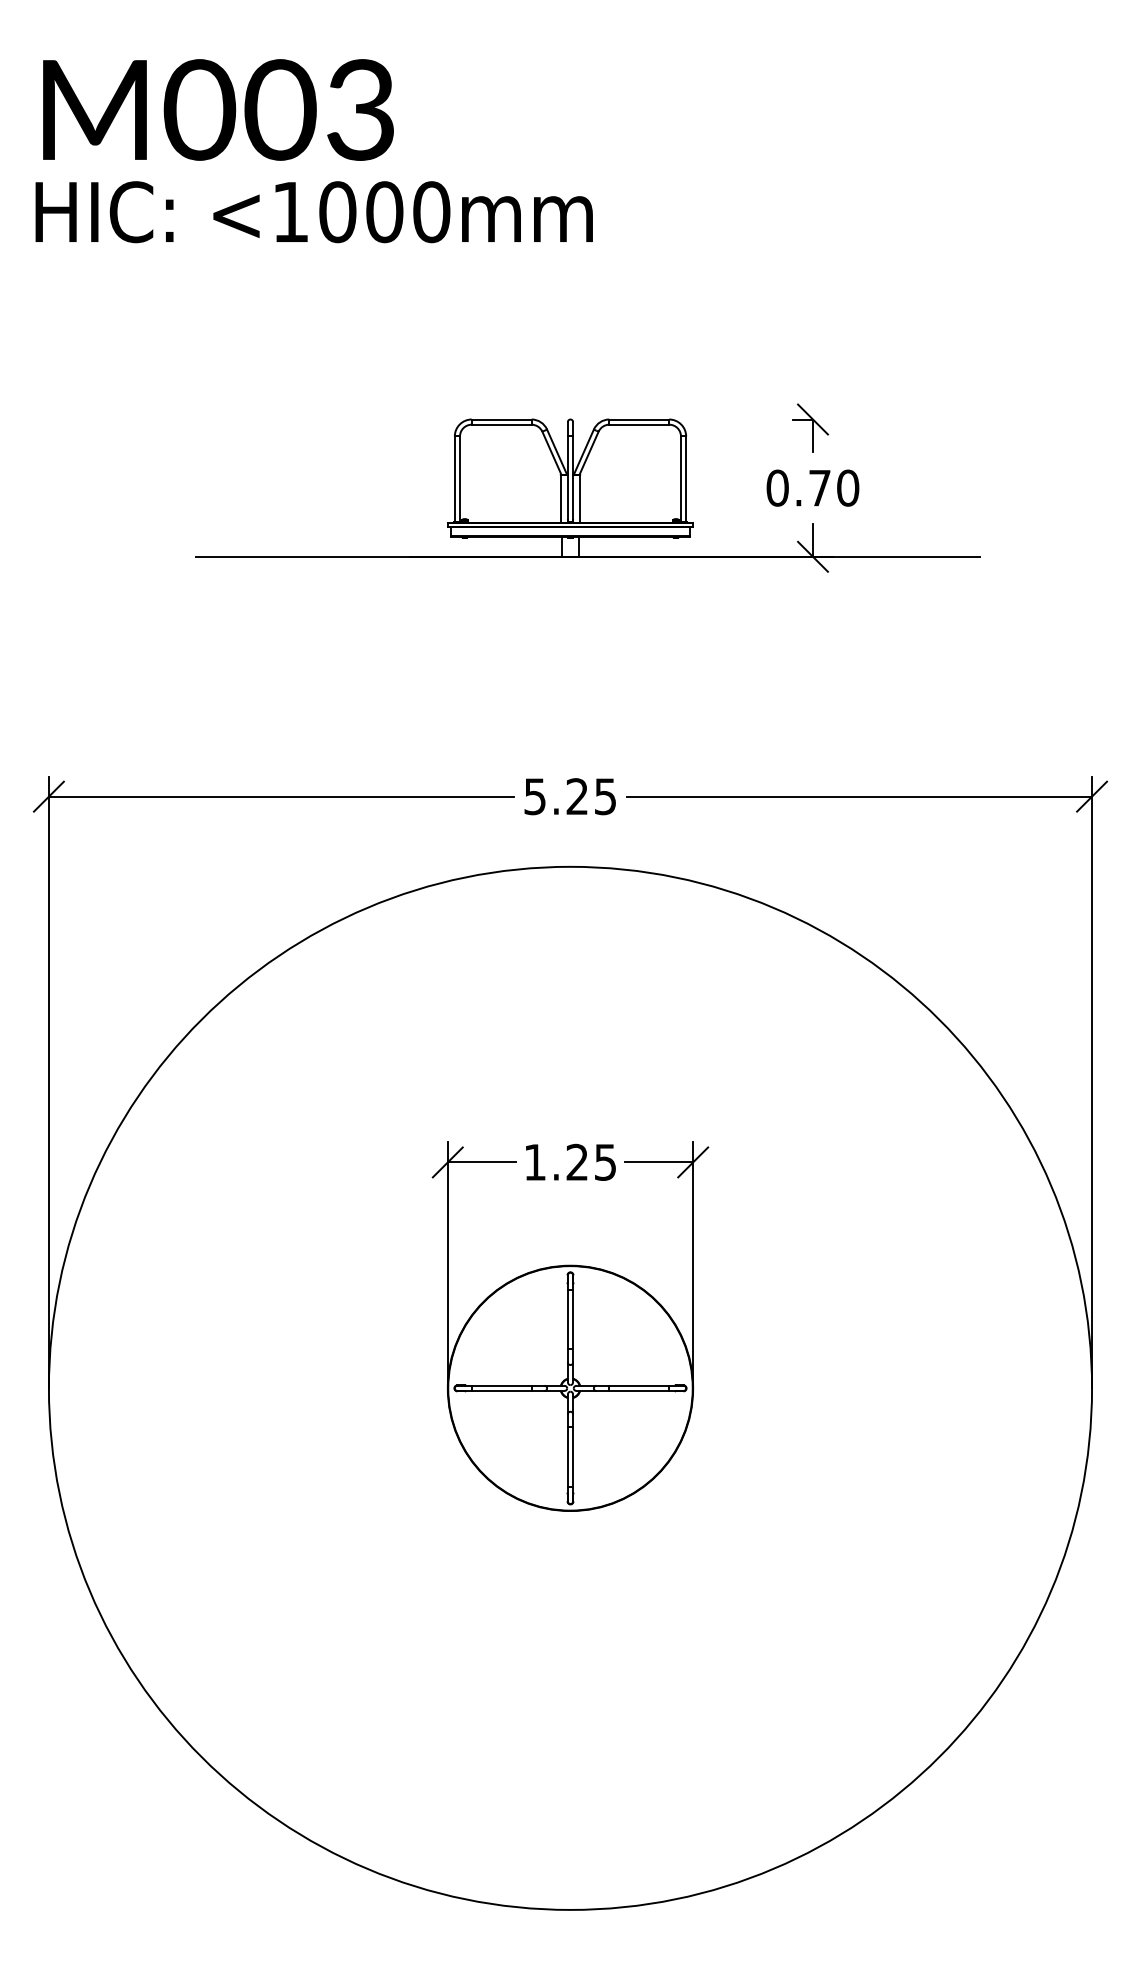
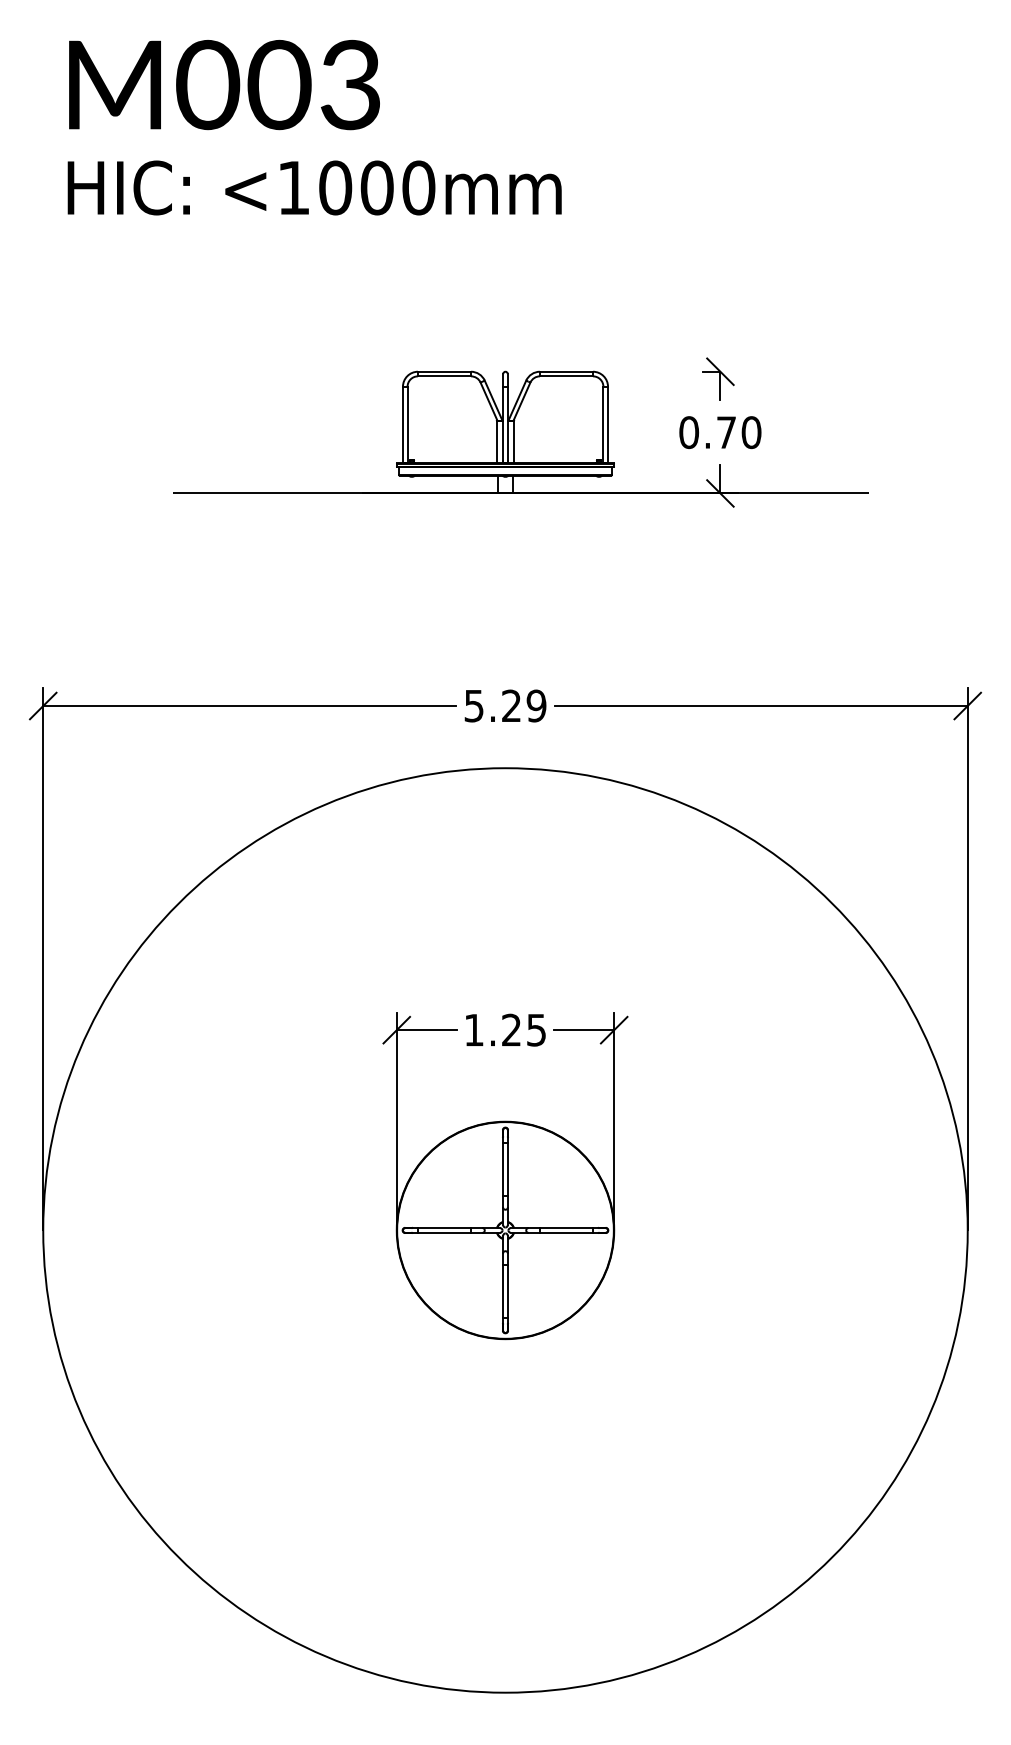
text: (218, 109) -> (224, 84), moved
text: (313, 212) -> (314, 188), moved
text: (605, 796) -> (536, 705), 5.25 -> 5.29

